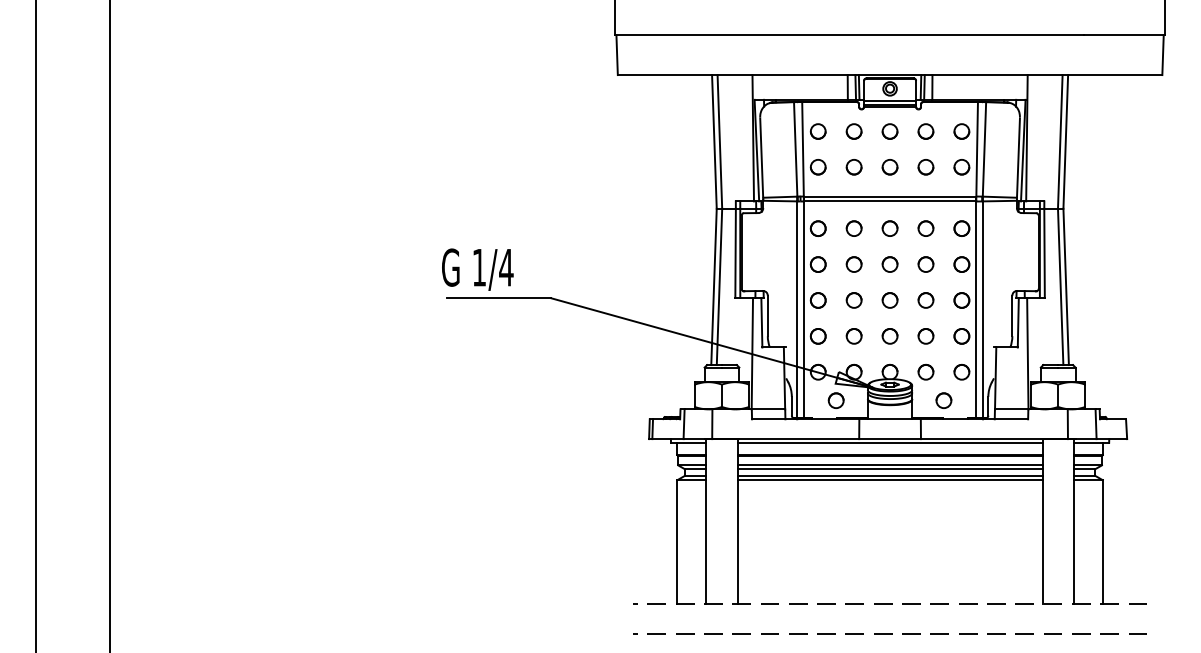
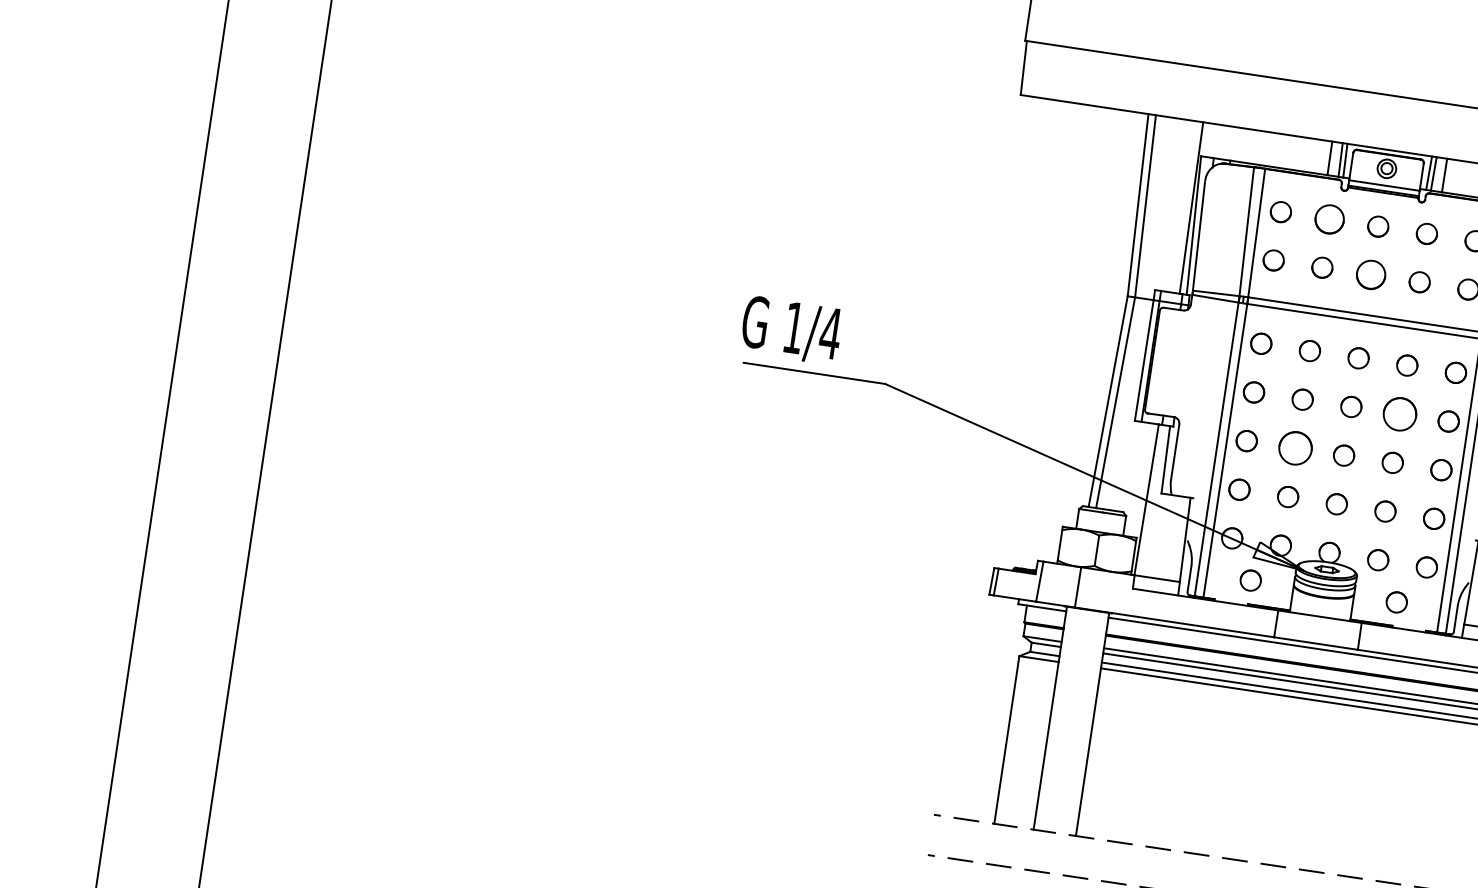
part: (853, 131) -> (1328, 219), size x1.4
part: (889, 167) -> (1370, 275), size x1.4
part: (925, 264) -> (1399, 414), size x1.6
part: (853, 300) -> (1294, 448), size x1.6

